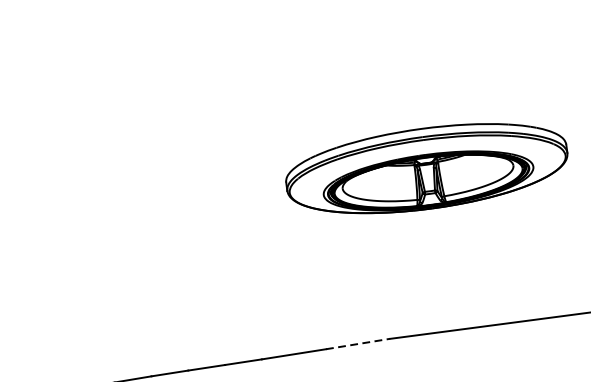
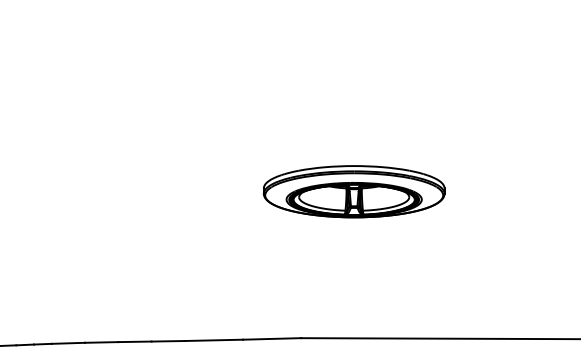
part: (426, 168) -> (353, 191), size x0.71
line: (358, 343) -> (272, 338), dashed -> solid

